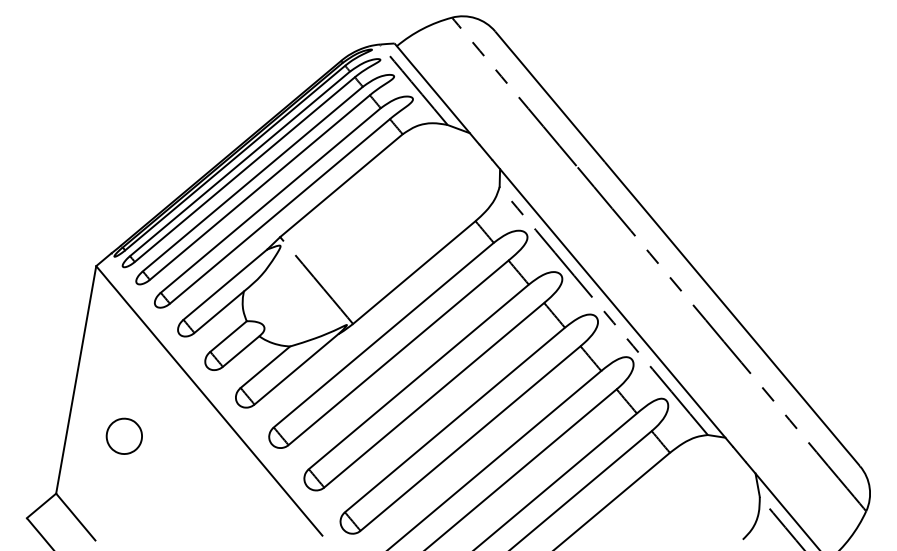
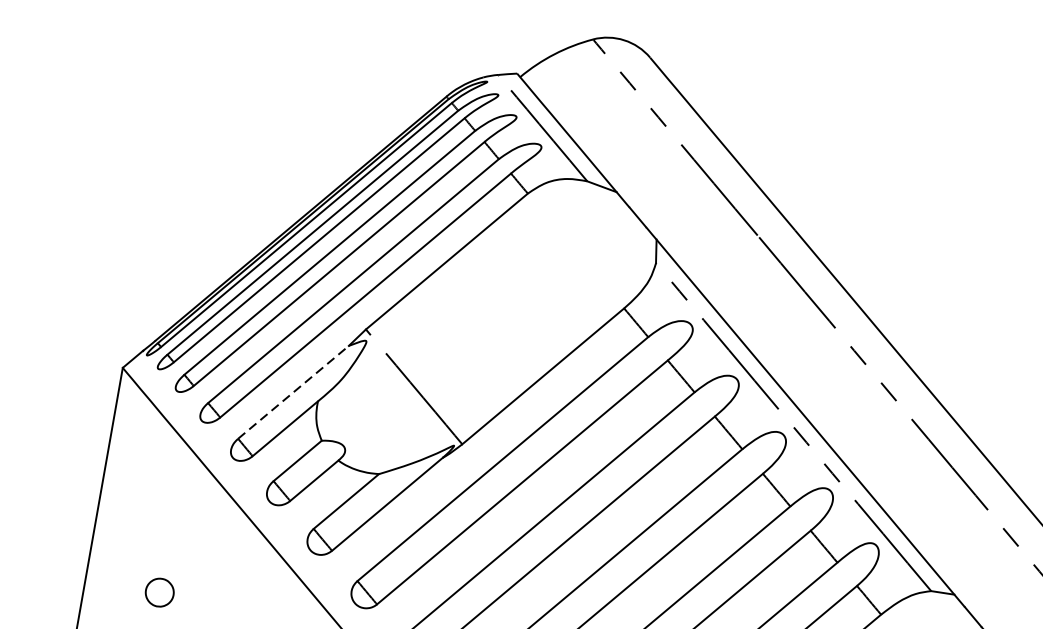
line: (225, 284) -> (293, 392), solid -> dashed
part: (123, 435) -> (158, 591), size x0.6

